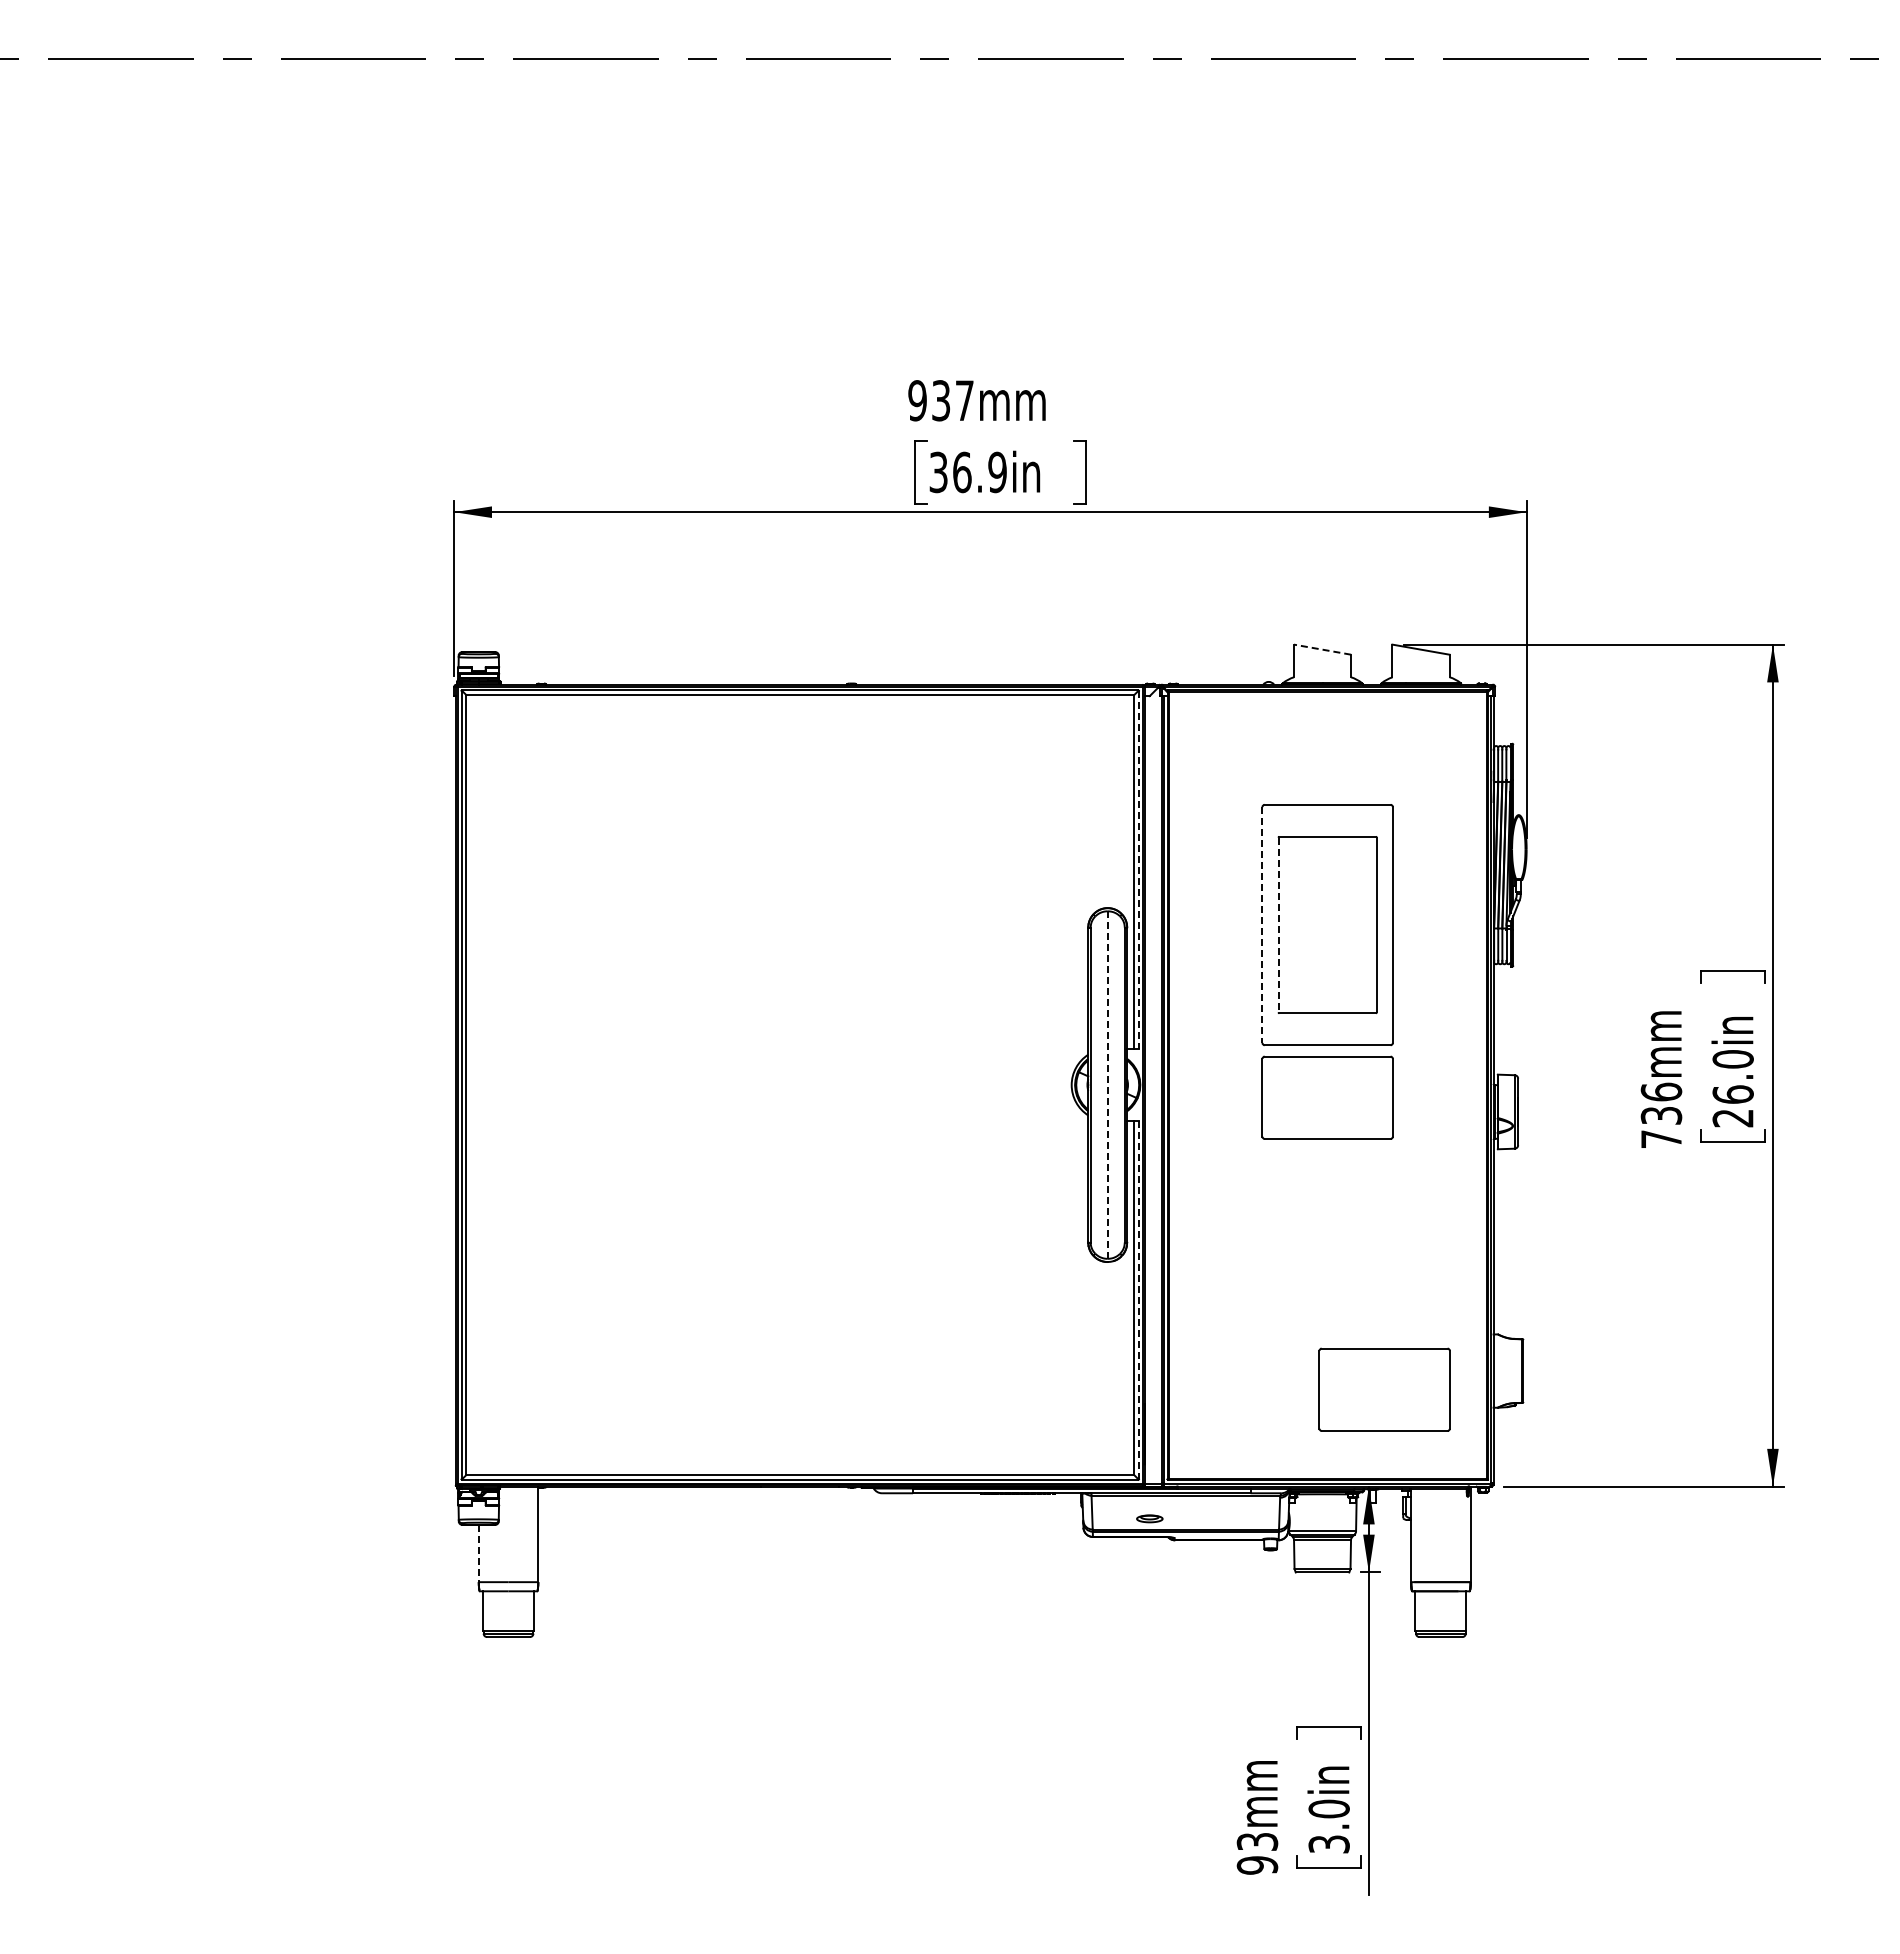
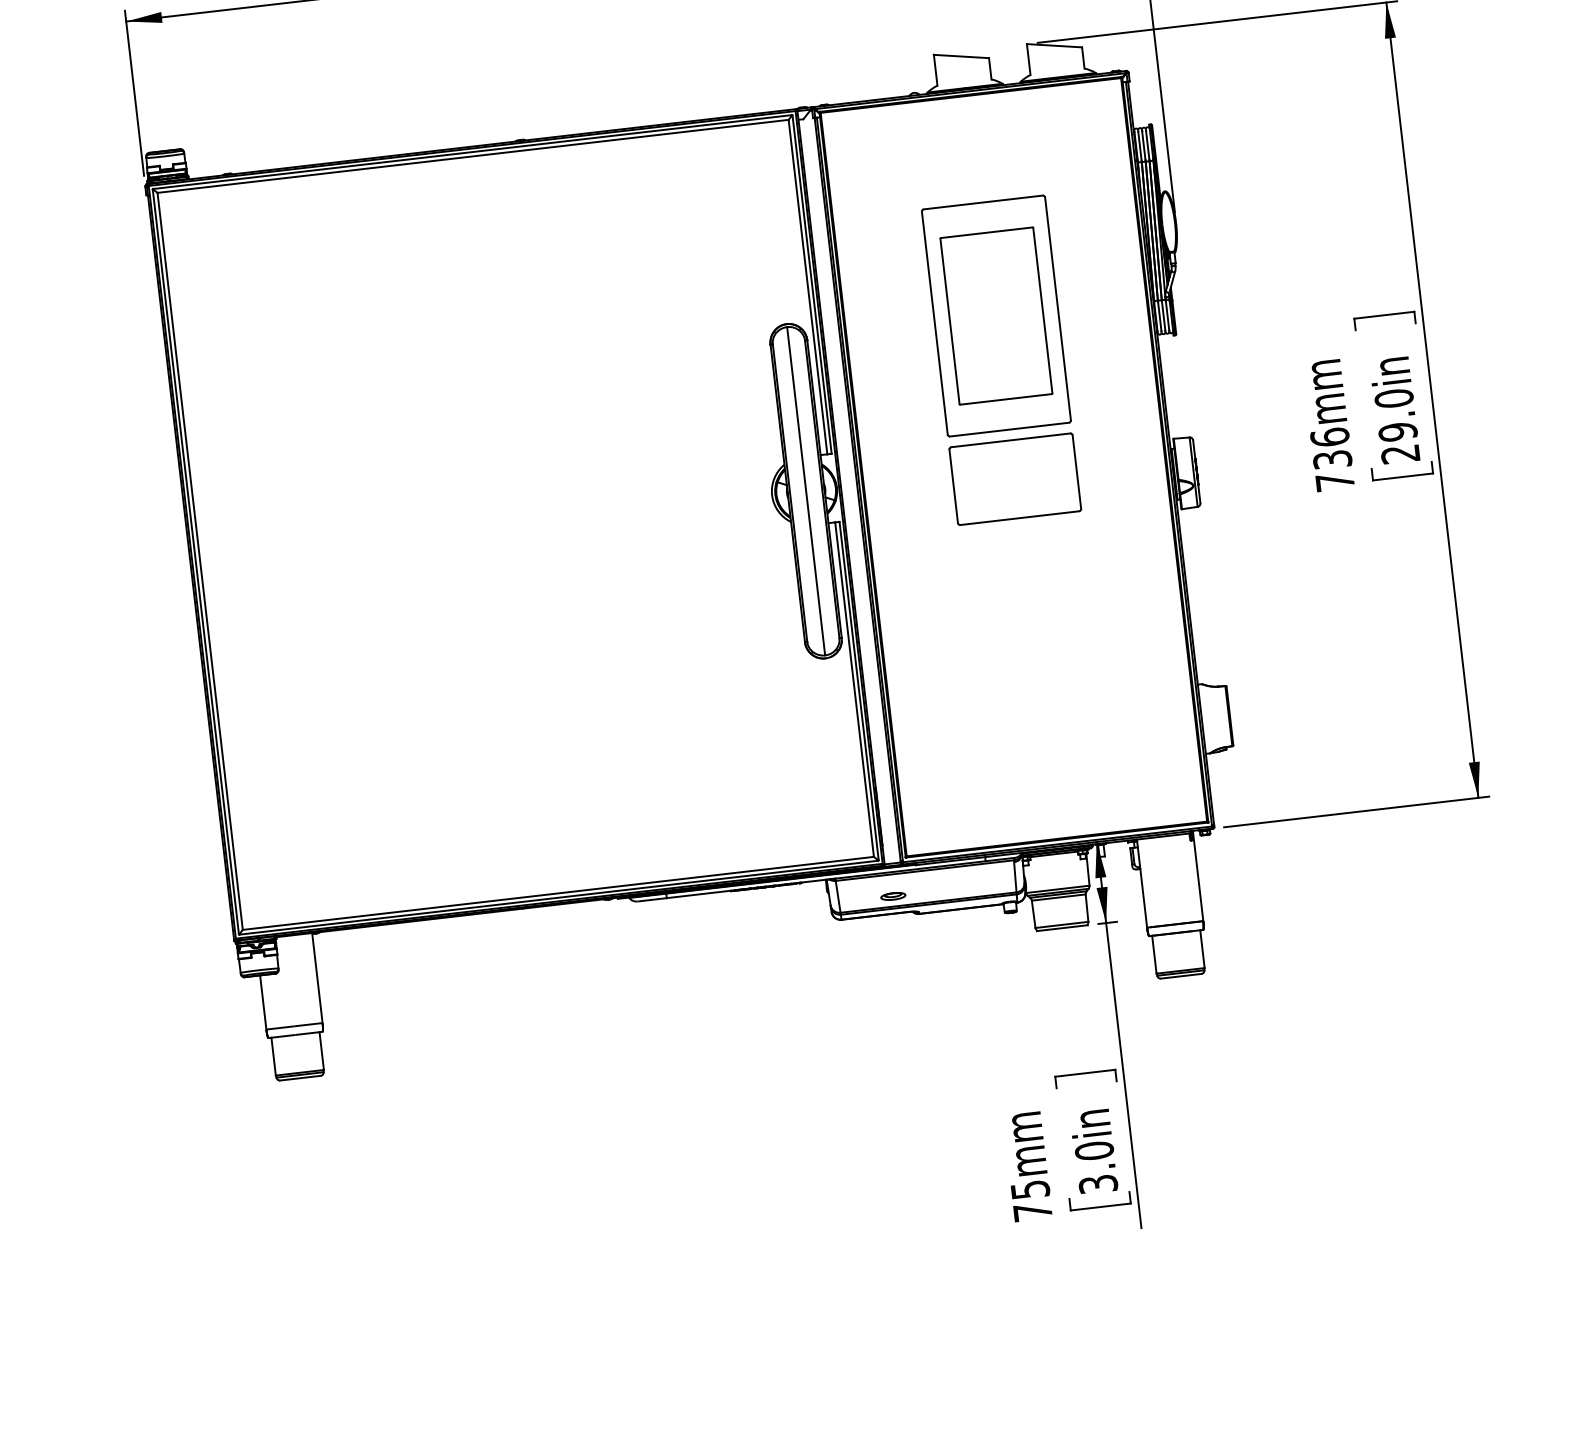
line: (1322, 649) -> (961, 56), dashed -> solid
line: (1138, 870) -> (811, 285), dashed -> solid
line: (1262, 925) -> (934, 323), dashed -> solid
line: (1278, 925) -> (950, 321), dashed -> solid
line: (1107, 1085) -> (805, 491), dashed -> solid
text: (1732, 1094) -> (1397, 431), 26.0in -> 29.0in
line: (1138, 1300) -> (858, 691), dashed -> solid
part: (1384, 1389) -> (1100, 748), removed
line: (478, 1553) -> (262, 1002), dashed -> solid
text: (1257, 1853) -> (1031, 1200), 93mm -> 75mm

